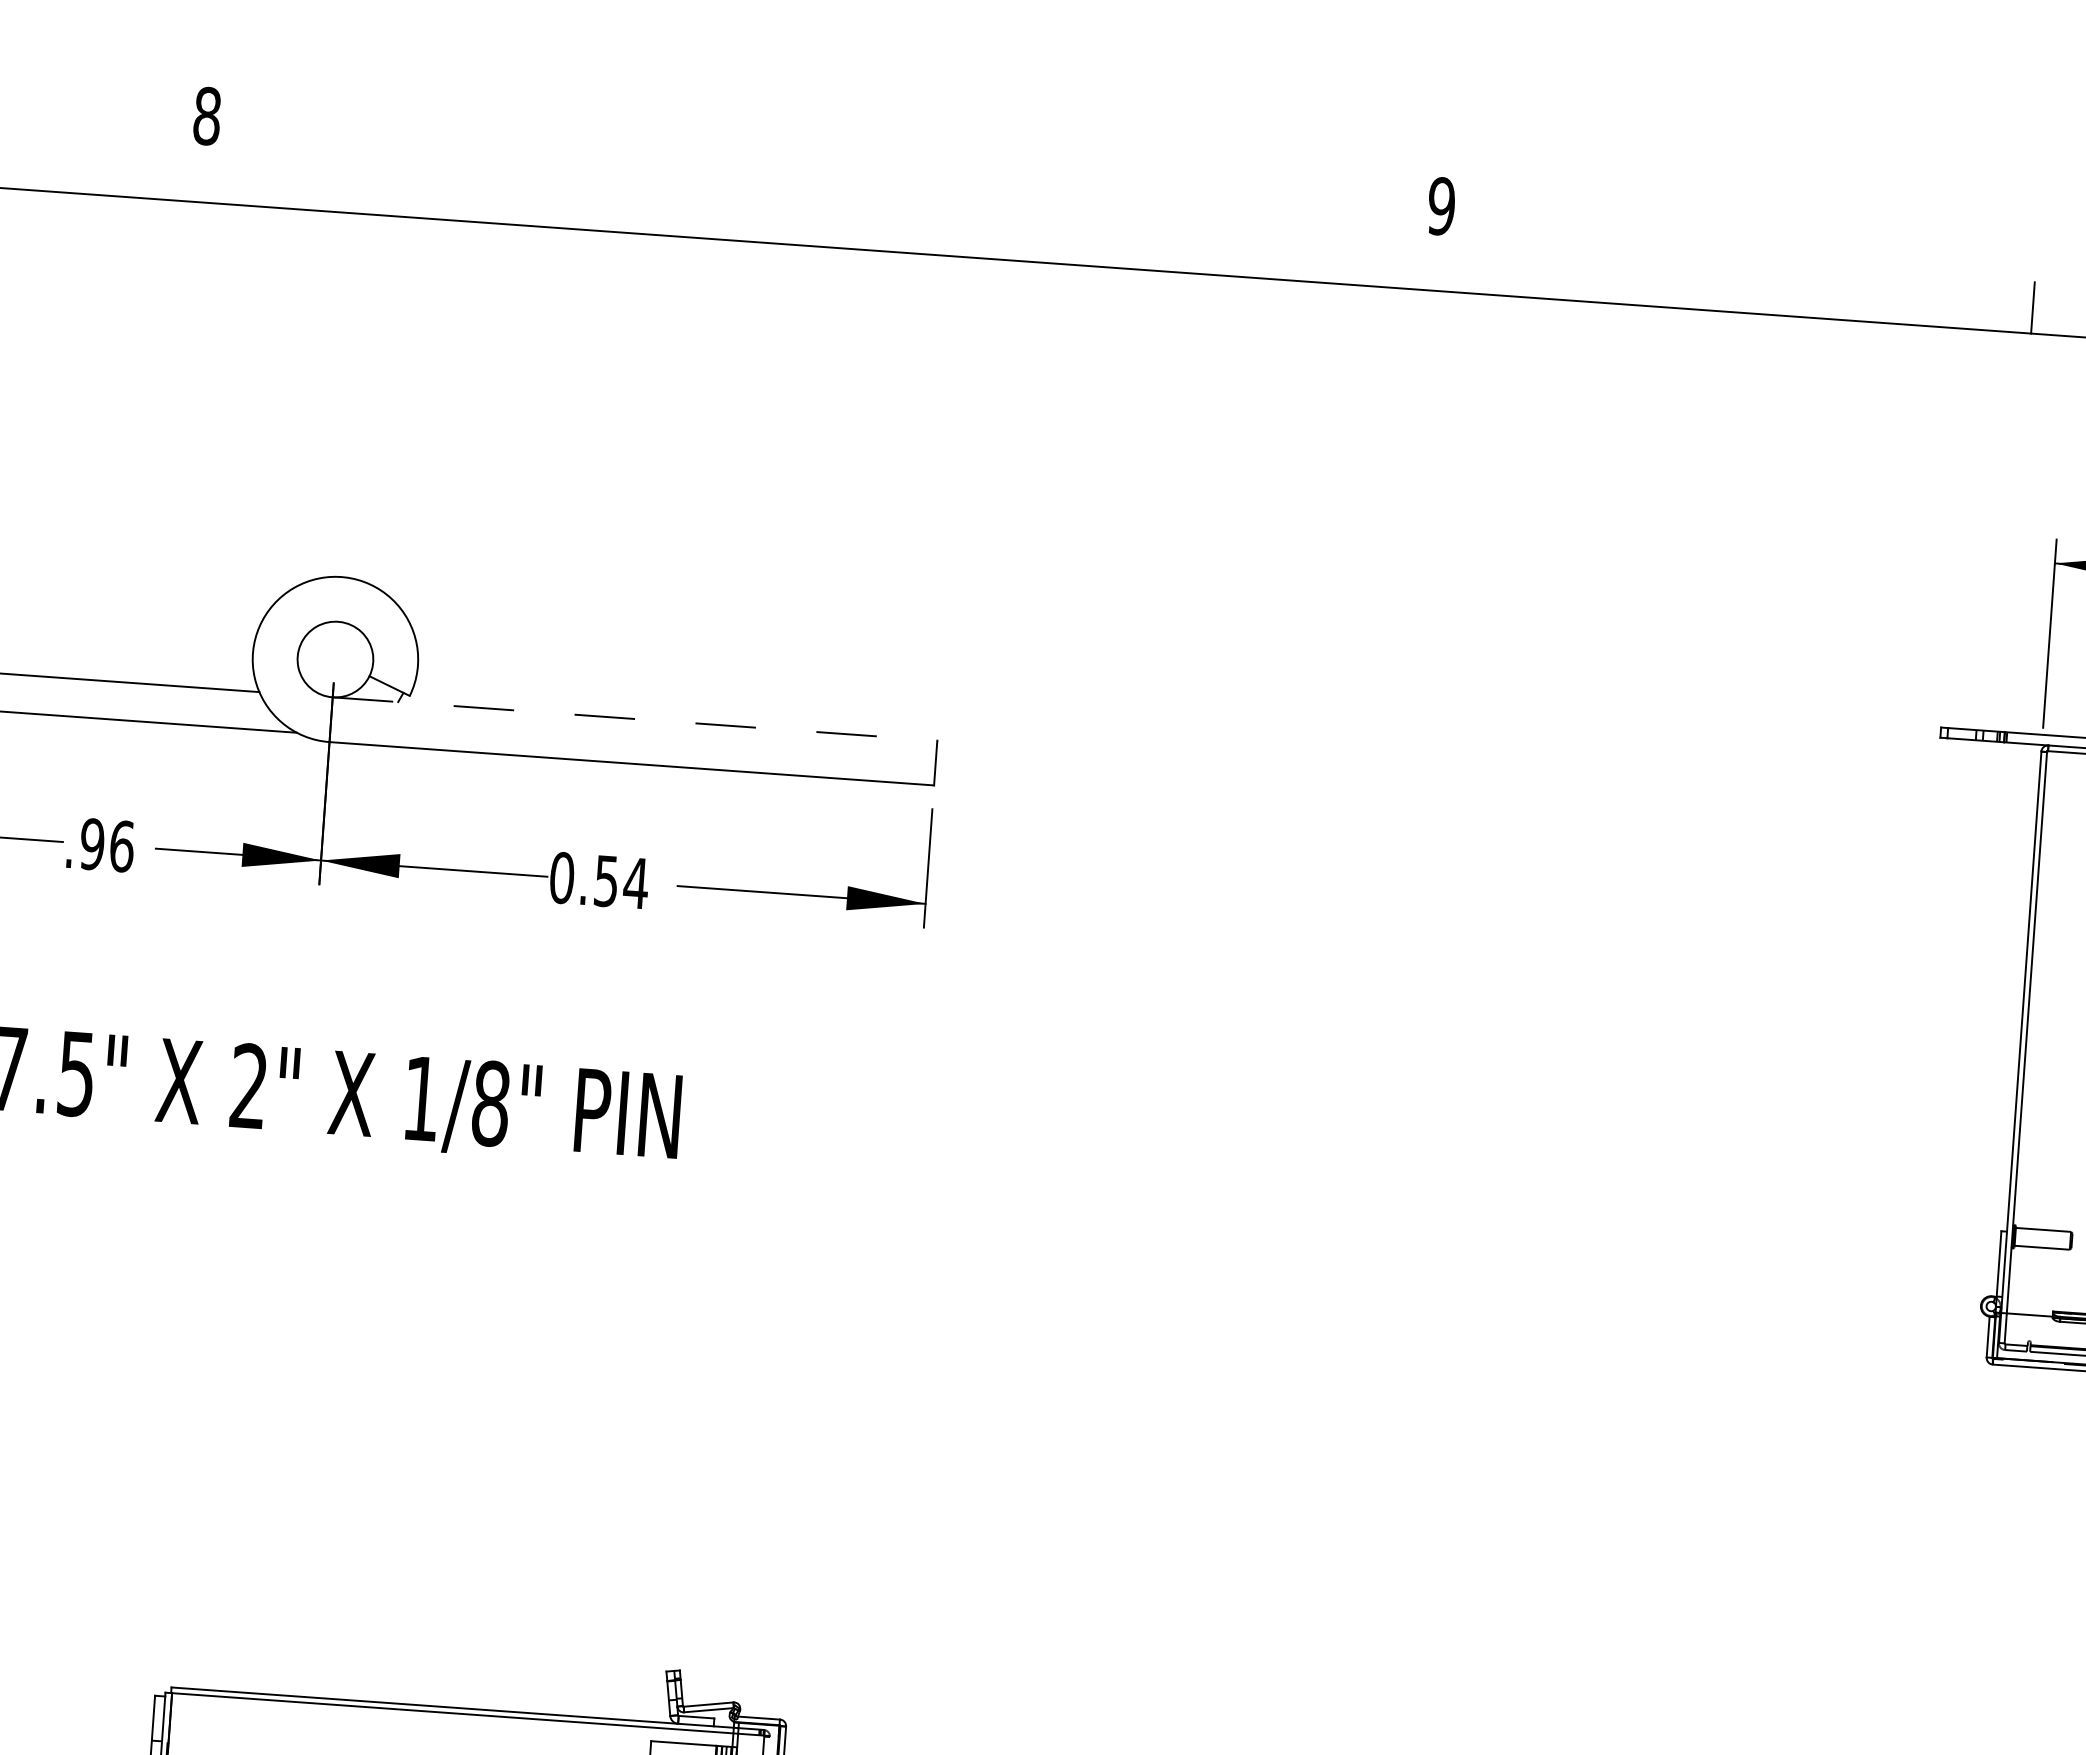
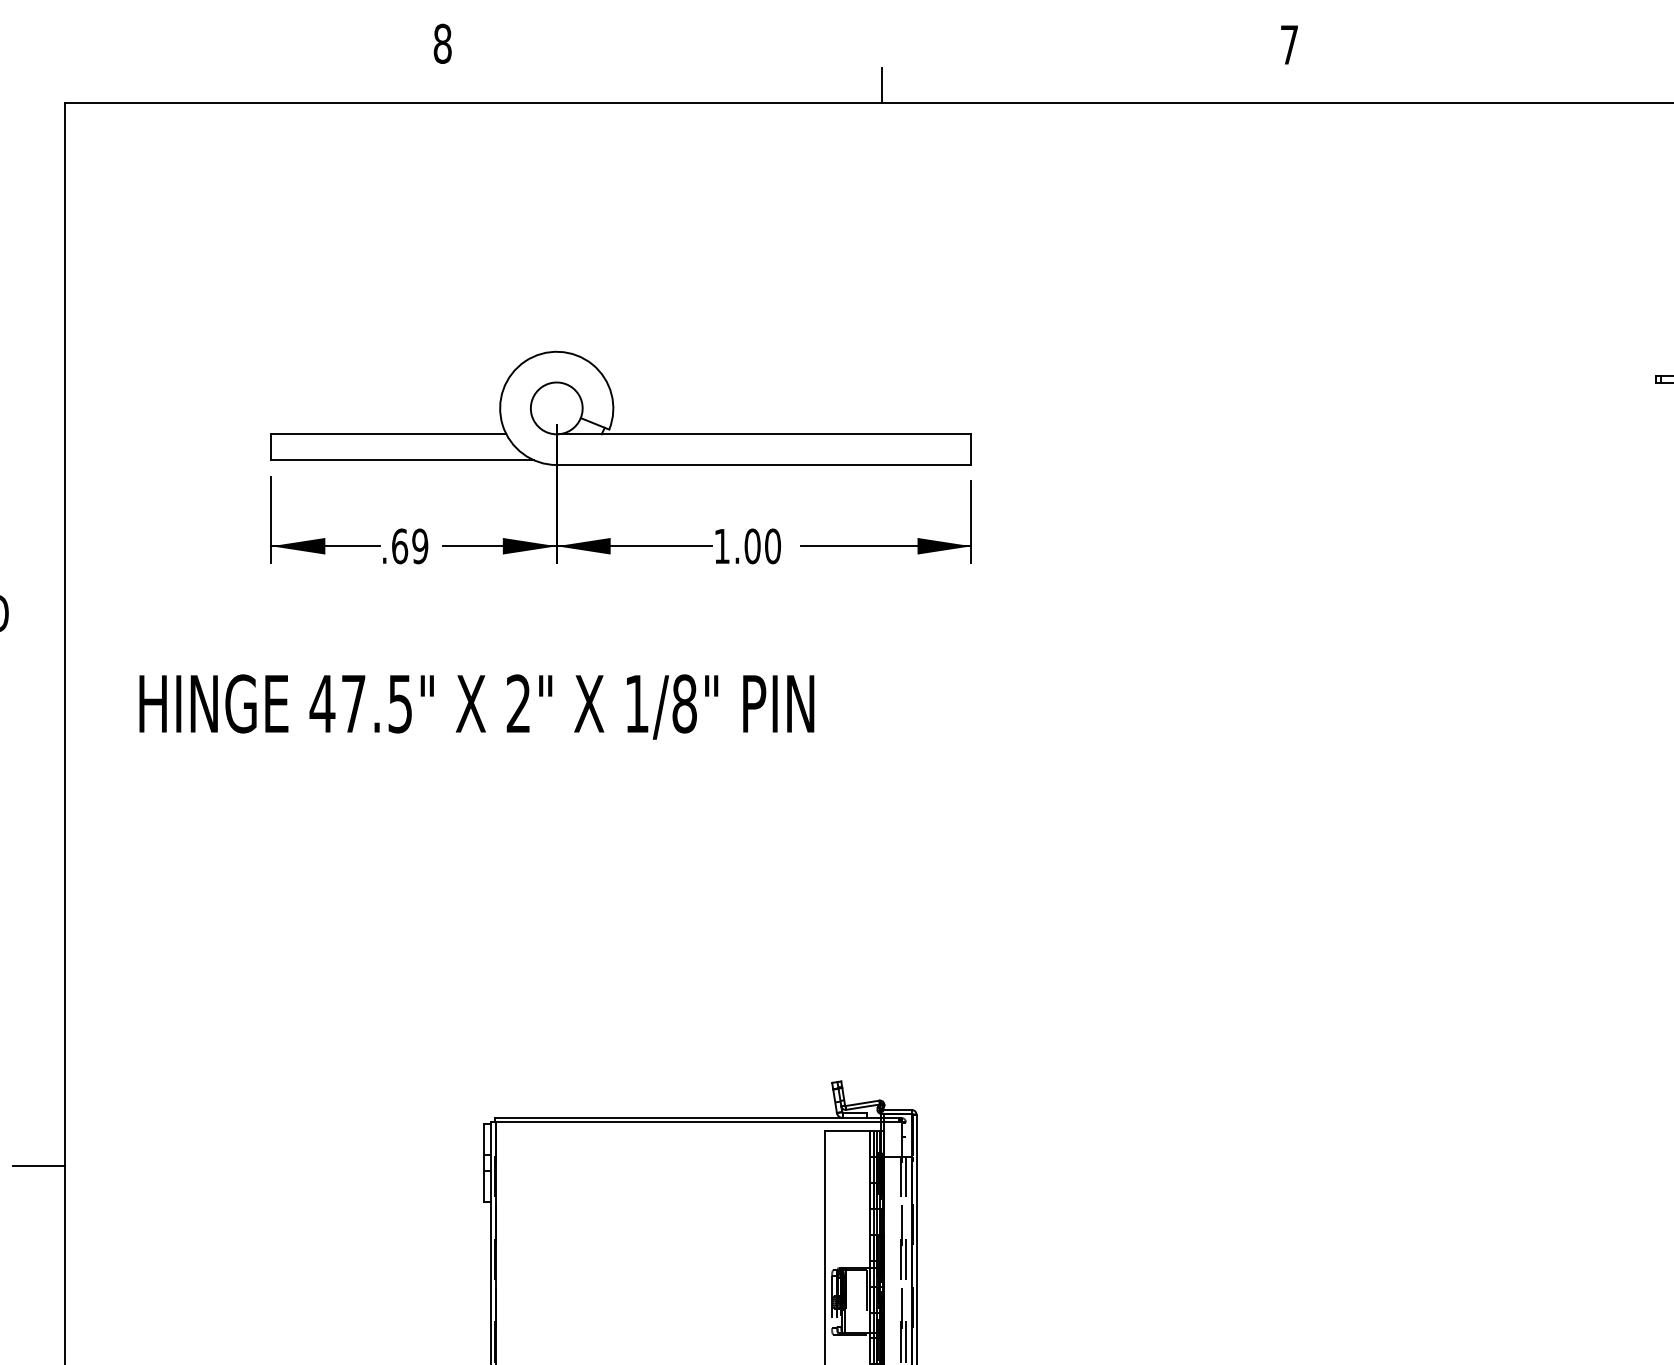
text: (1441, 207) -> (1289, 45), 9 -> 7
line: (842, 221) -> (881, 84), added
line: (635, 719) -> (764, 434), dashed -> solid
text: (106, 845) -> (409, 546), .96 -> .69
text: (599, 880) -> (747, 546), 0.54 -> 1.00

